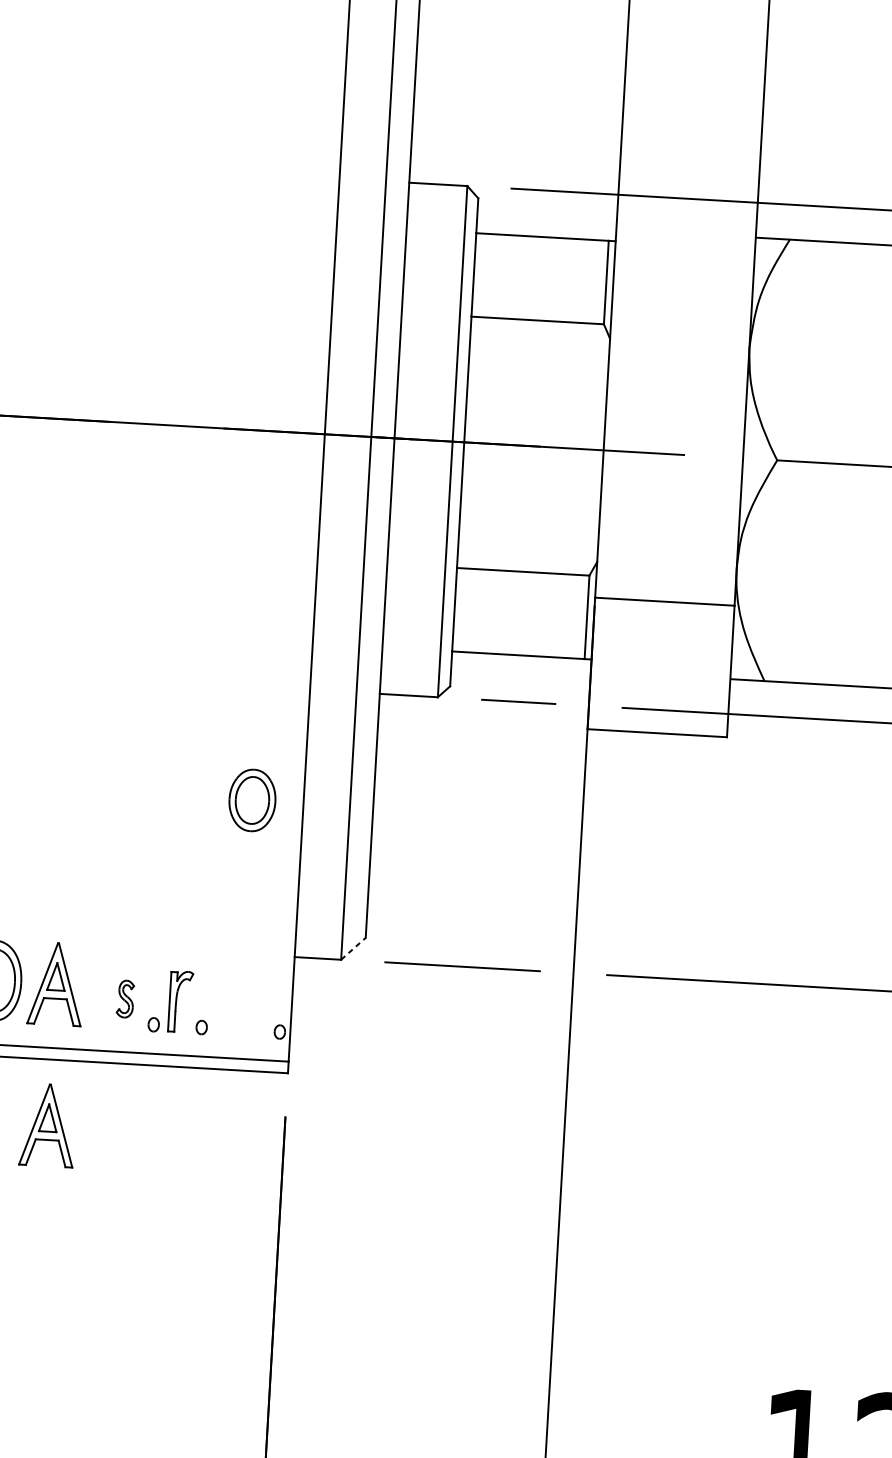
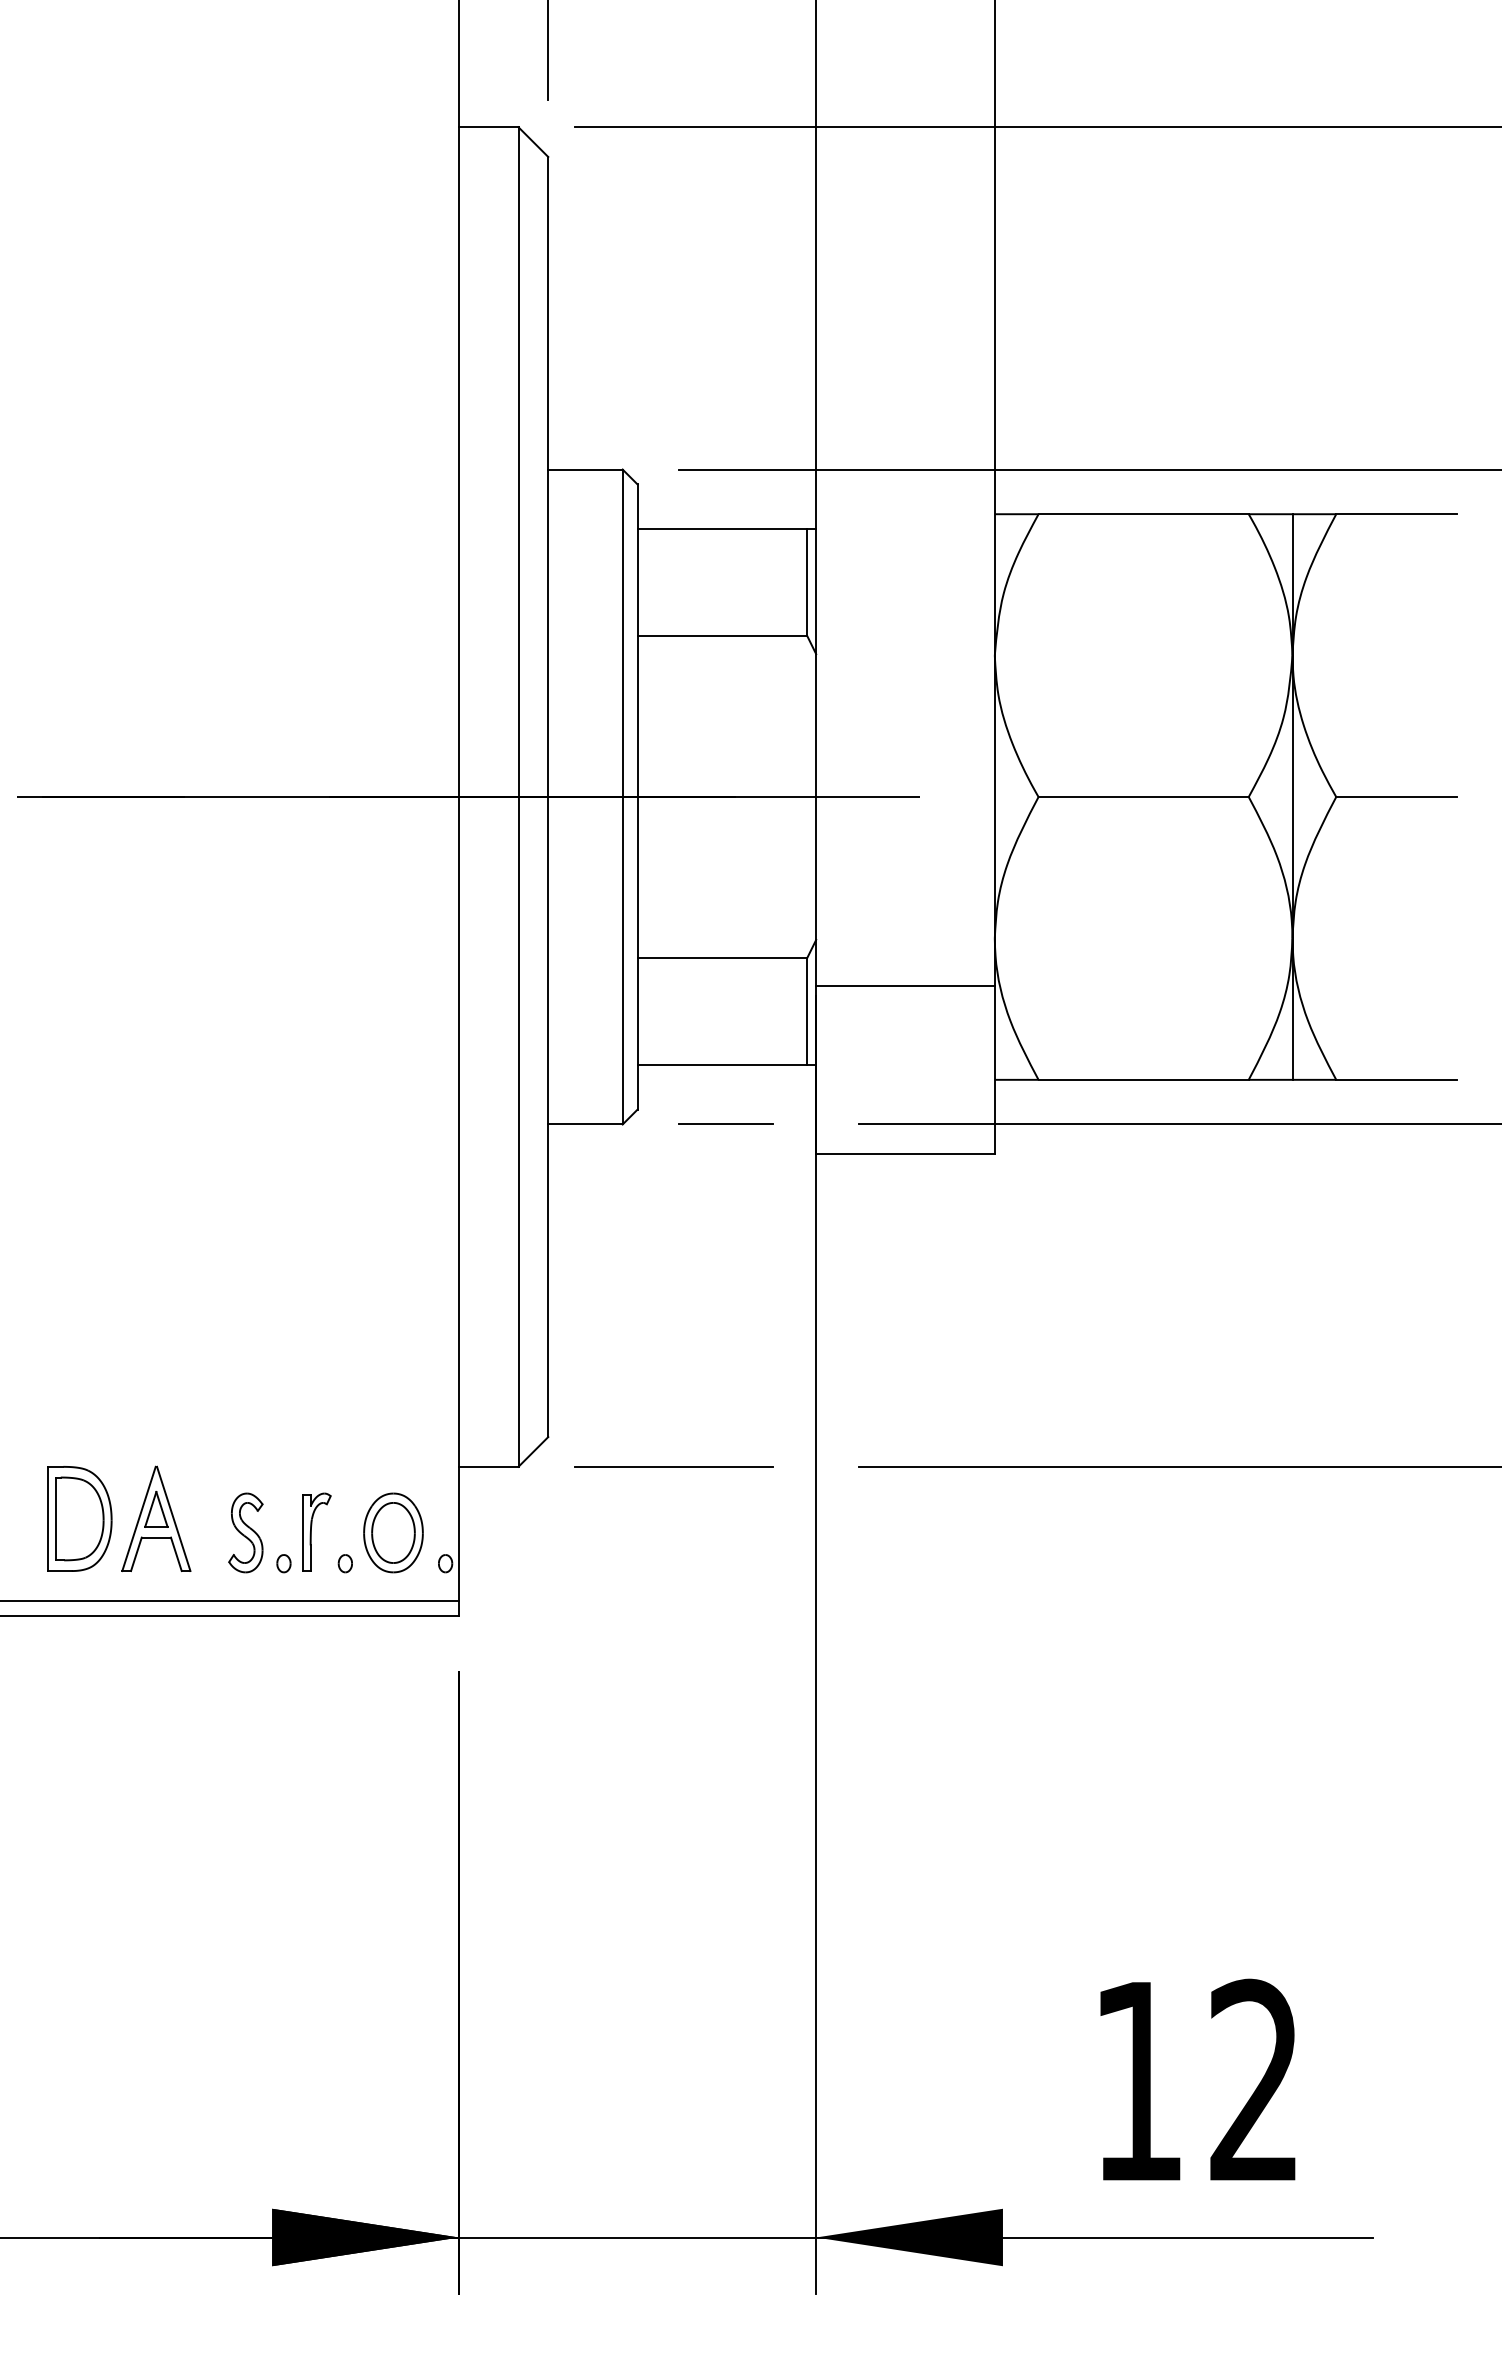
part: (252, 800) -> (393, 1532), moved
line: (353, 948) -> (533, 1451), dashed -> solid
part: (125, 998) -> (245, 1532), size x1.67
part: (48, 1125) -> (156, 1699), removed

